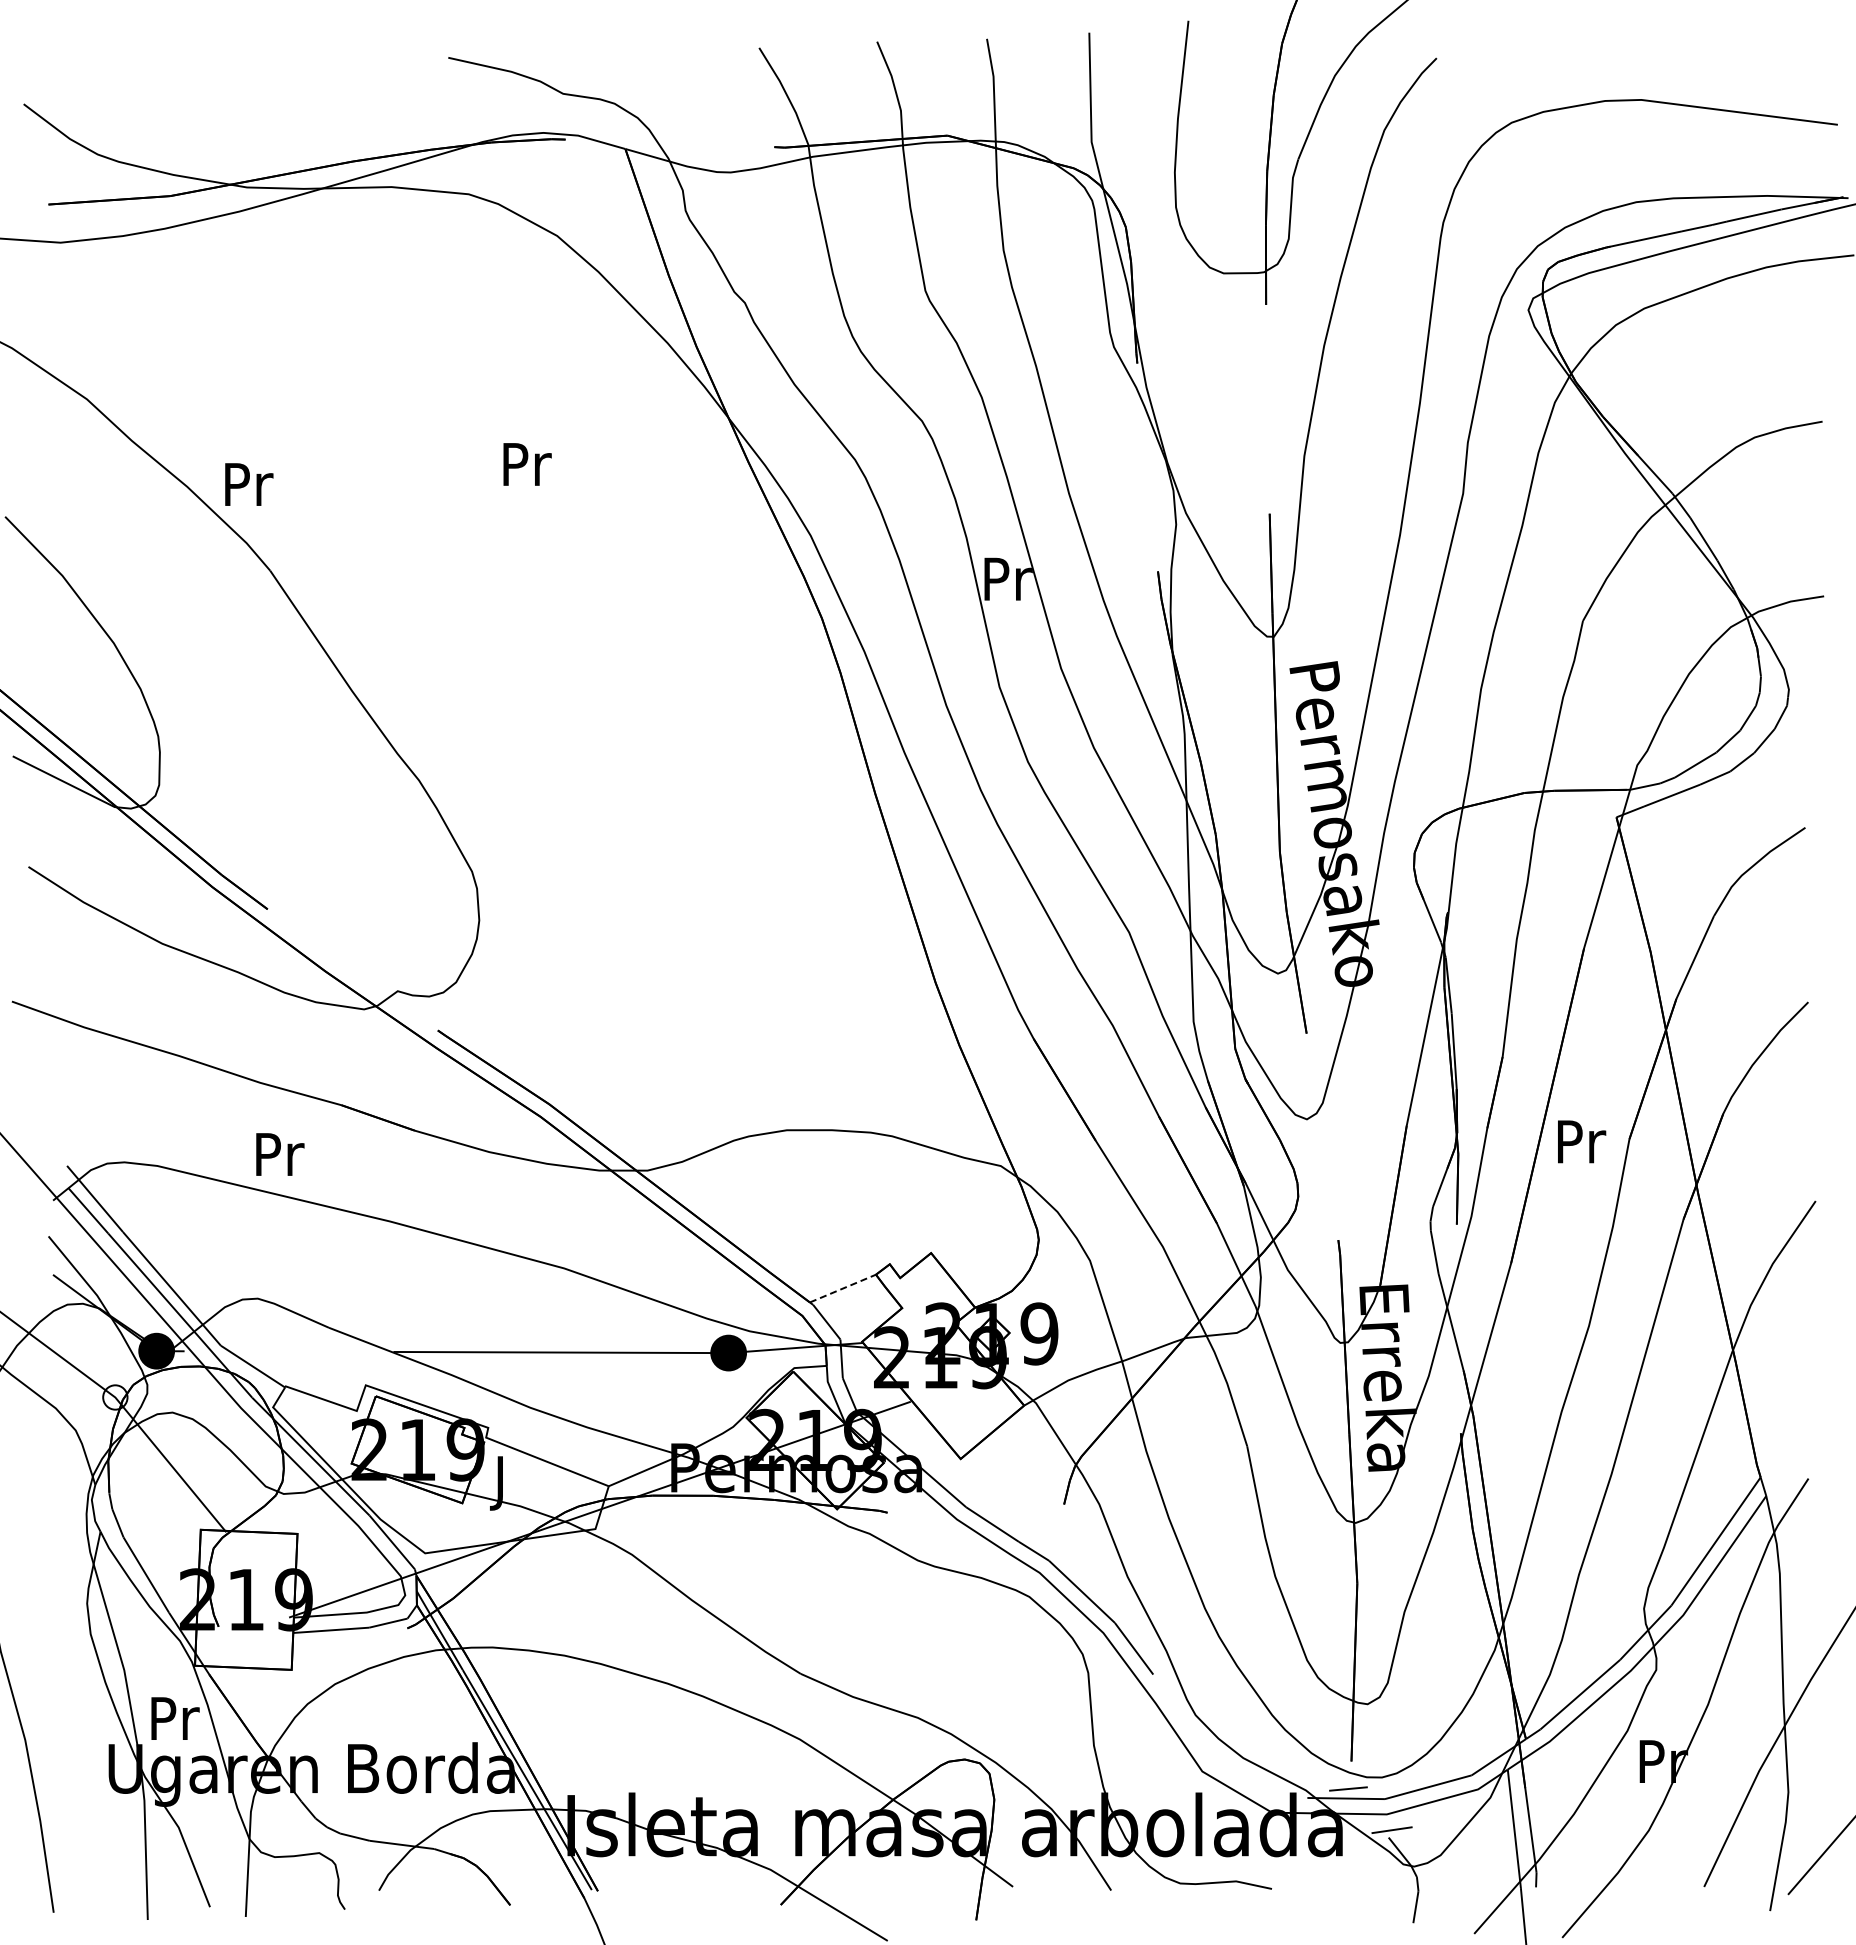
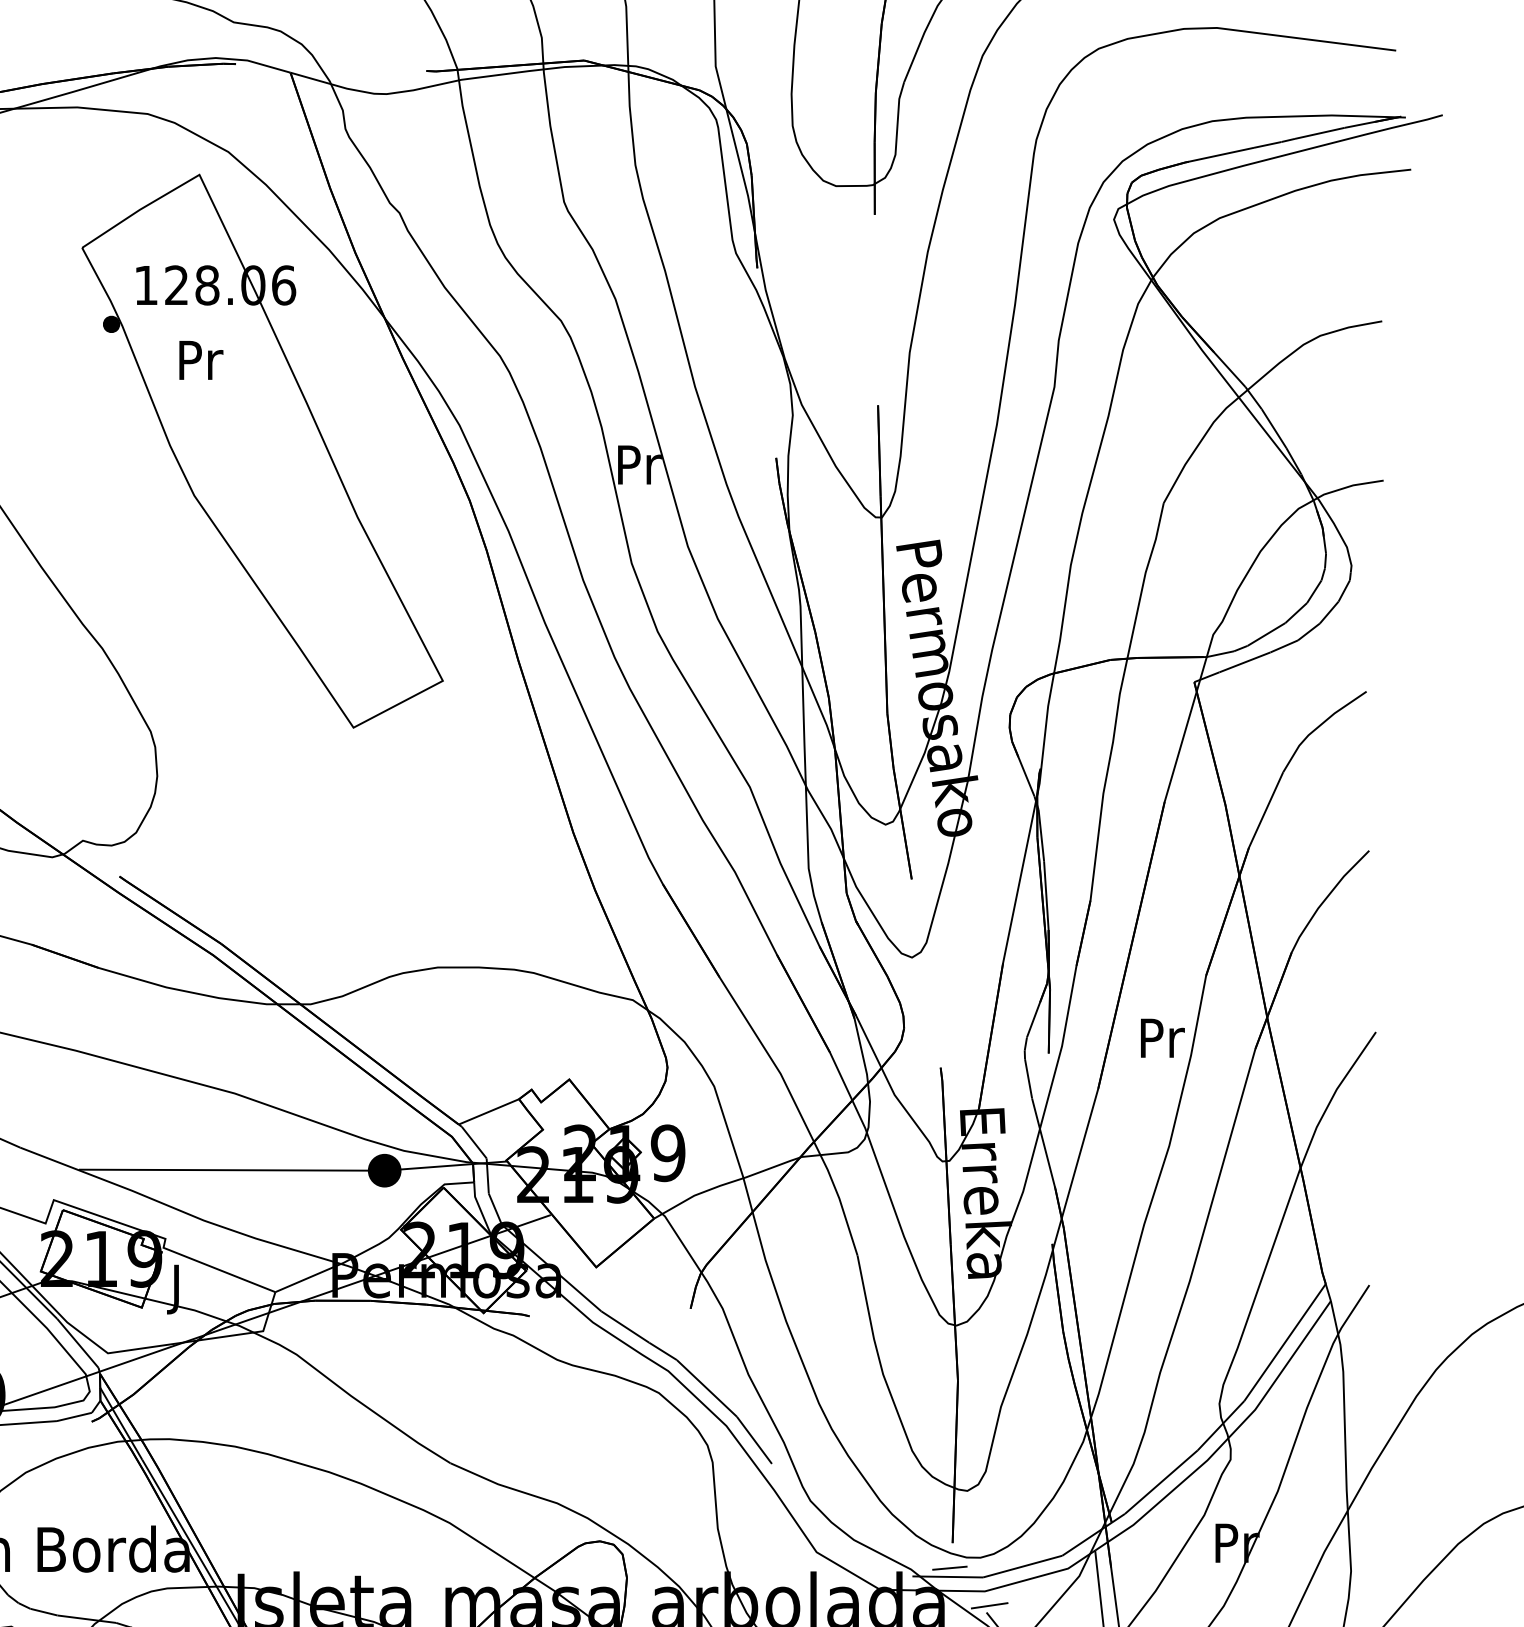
part: (594, 564) -> (262, 451), added
text: (1582, 1141) -> (1163, 1037), moved
line: (842, 1288) -> (488, 1111), dashed -> solid

